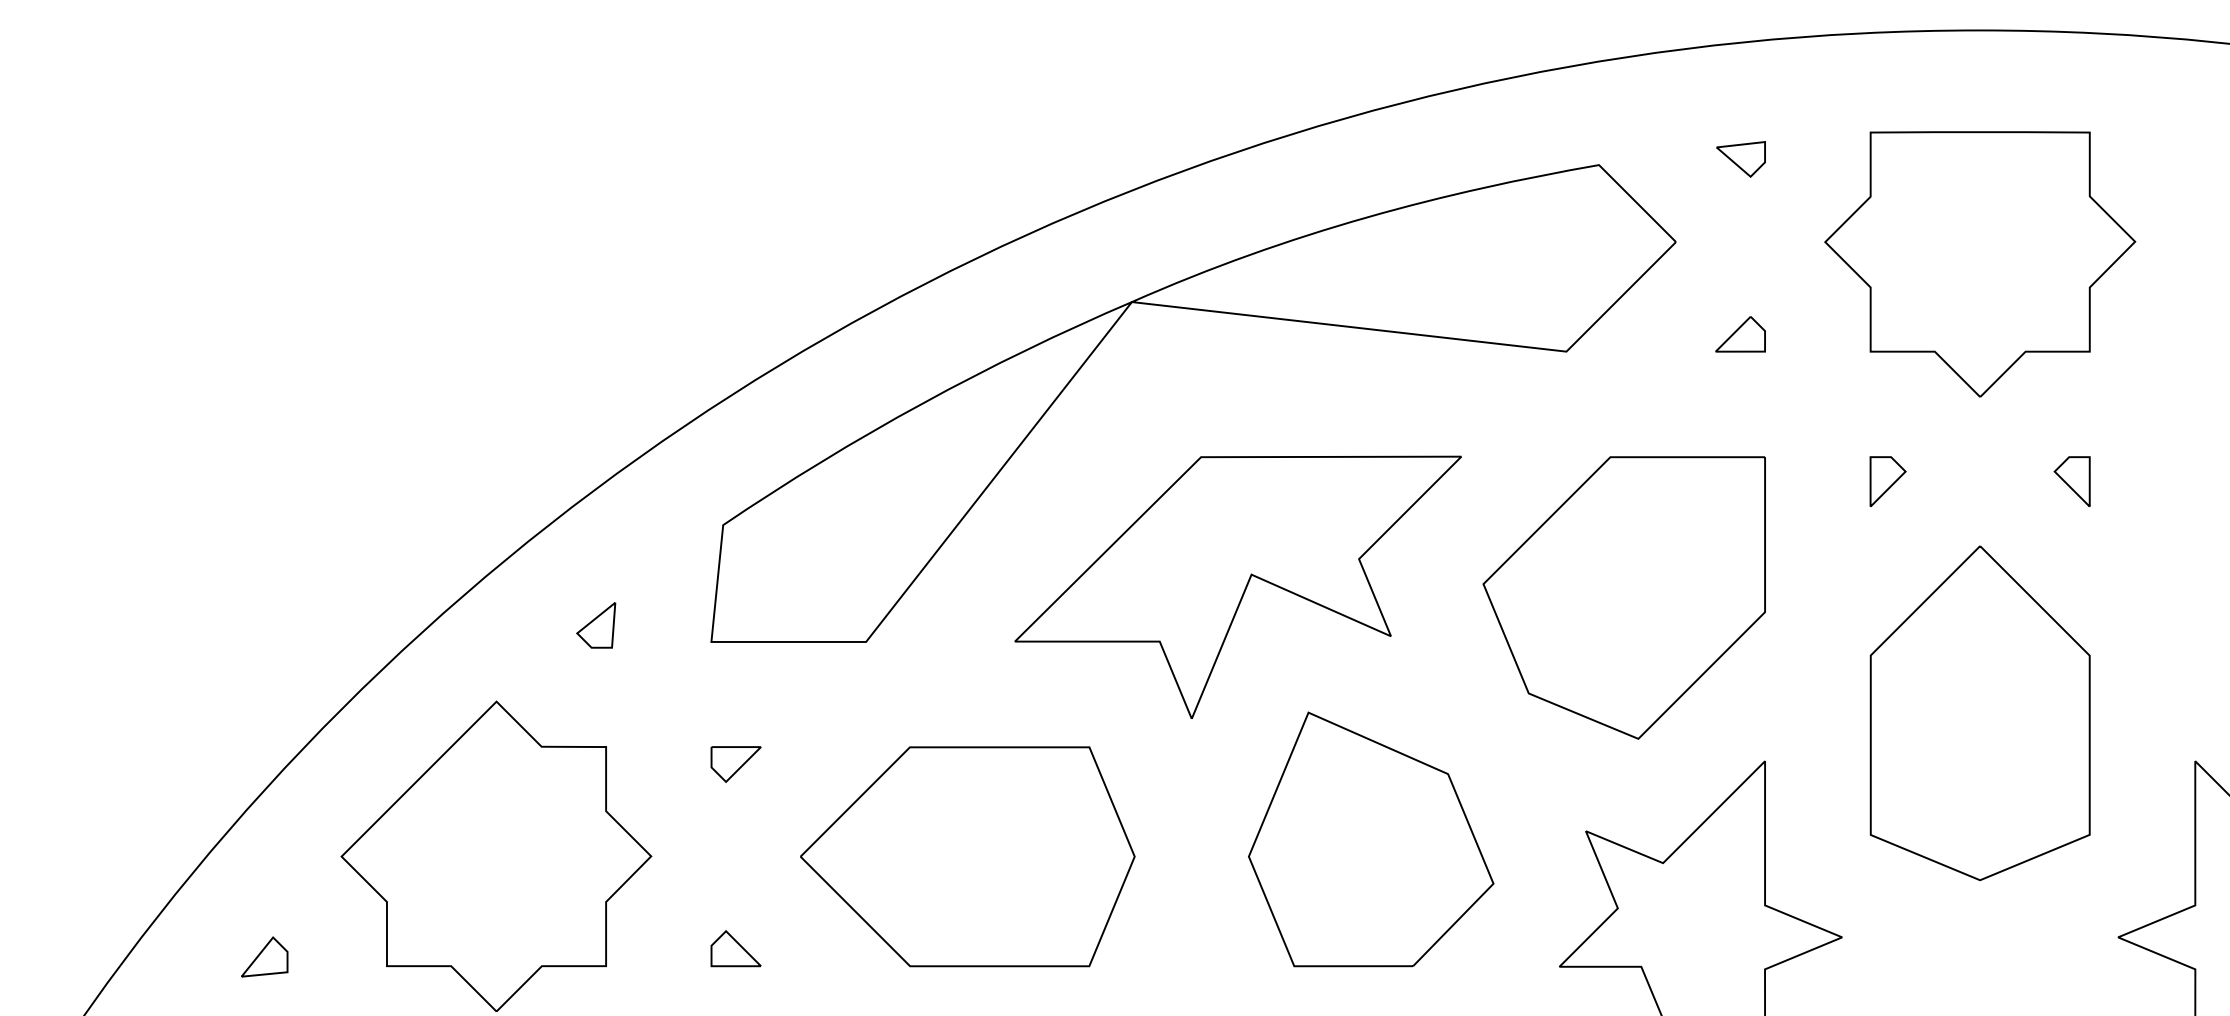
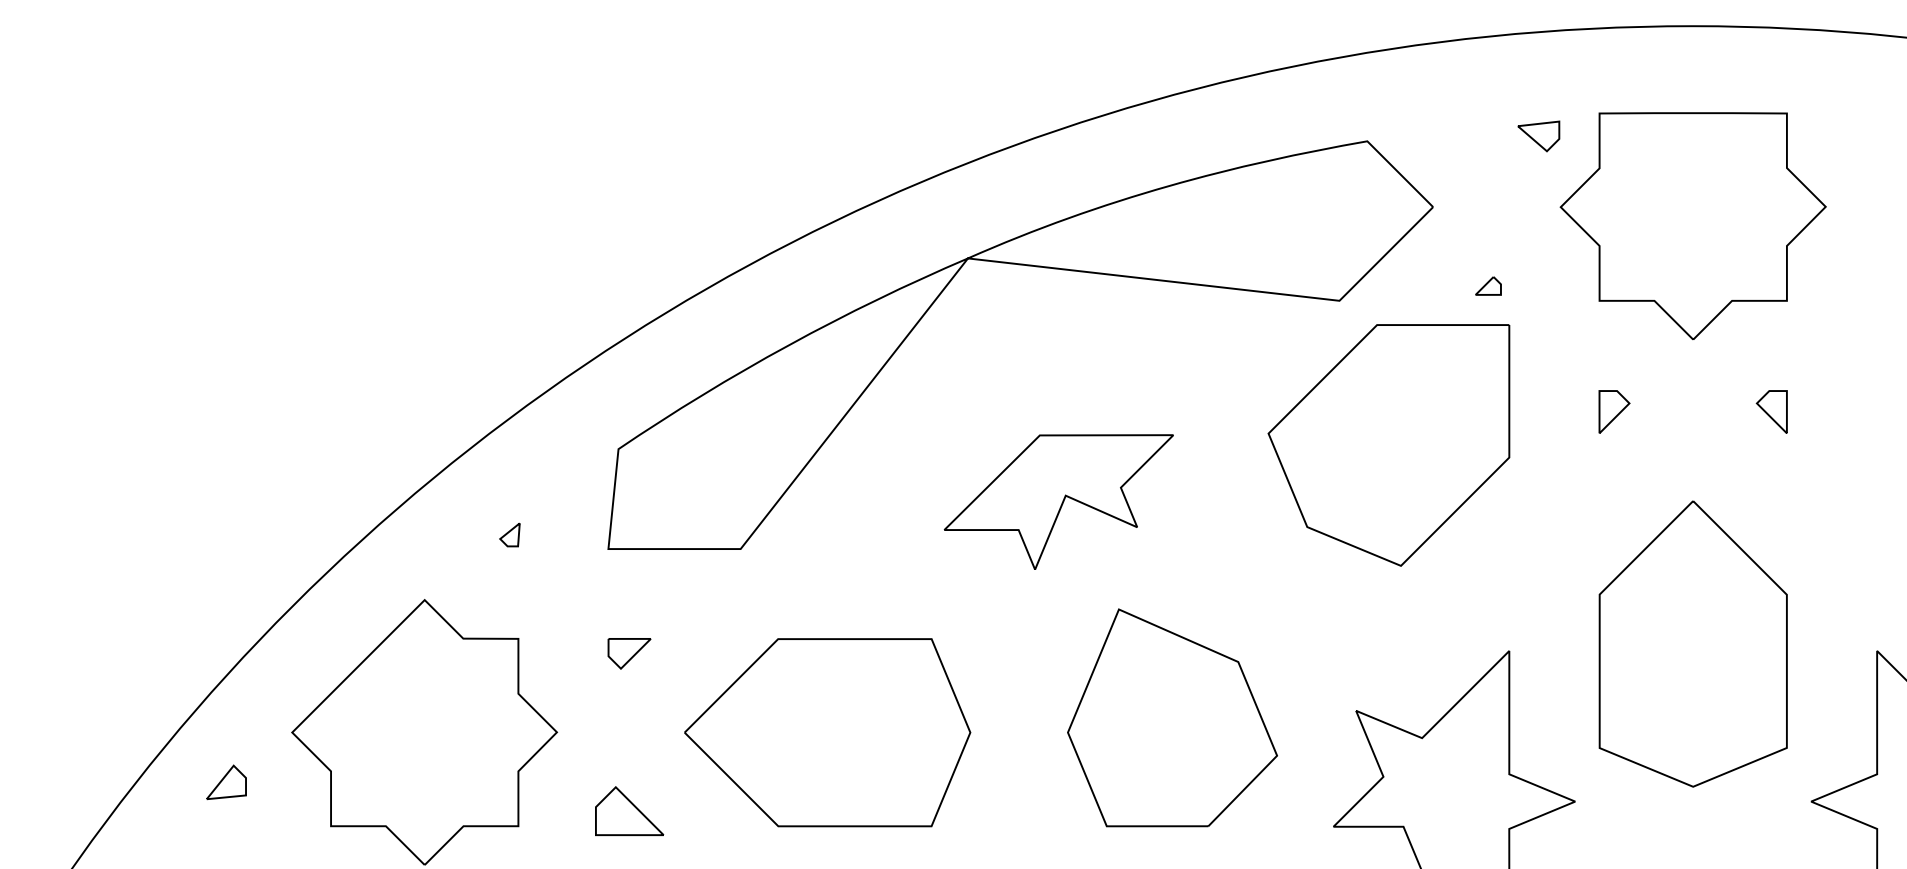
part: (1740, 159) -> (1538, 136), moved
part: (1740, 333) -> (1488, 285), size x0.6
part: (1237, 586) -> (1058, 501), size x0.6
part: (1623, 598) -> (1388, 445), moved
part: (595, 624) -> (509, 534), size x0.6
part: (1979, 712) -> (1692, 643), moved
part: (736, 948) -> (629, 811), size x1.6
part: (264, 957) -> (226, 782), moved

